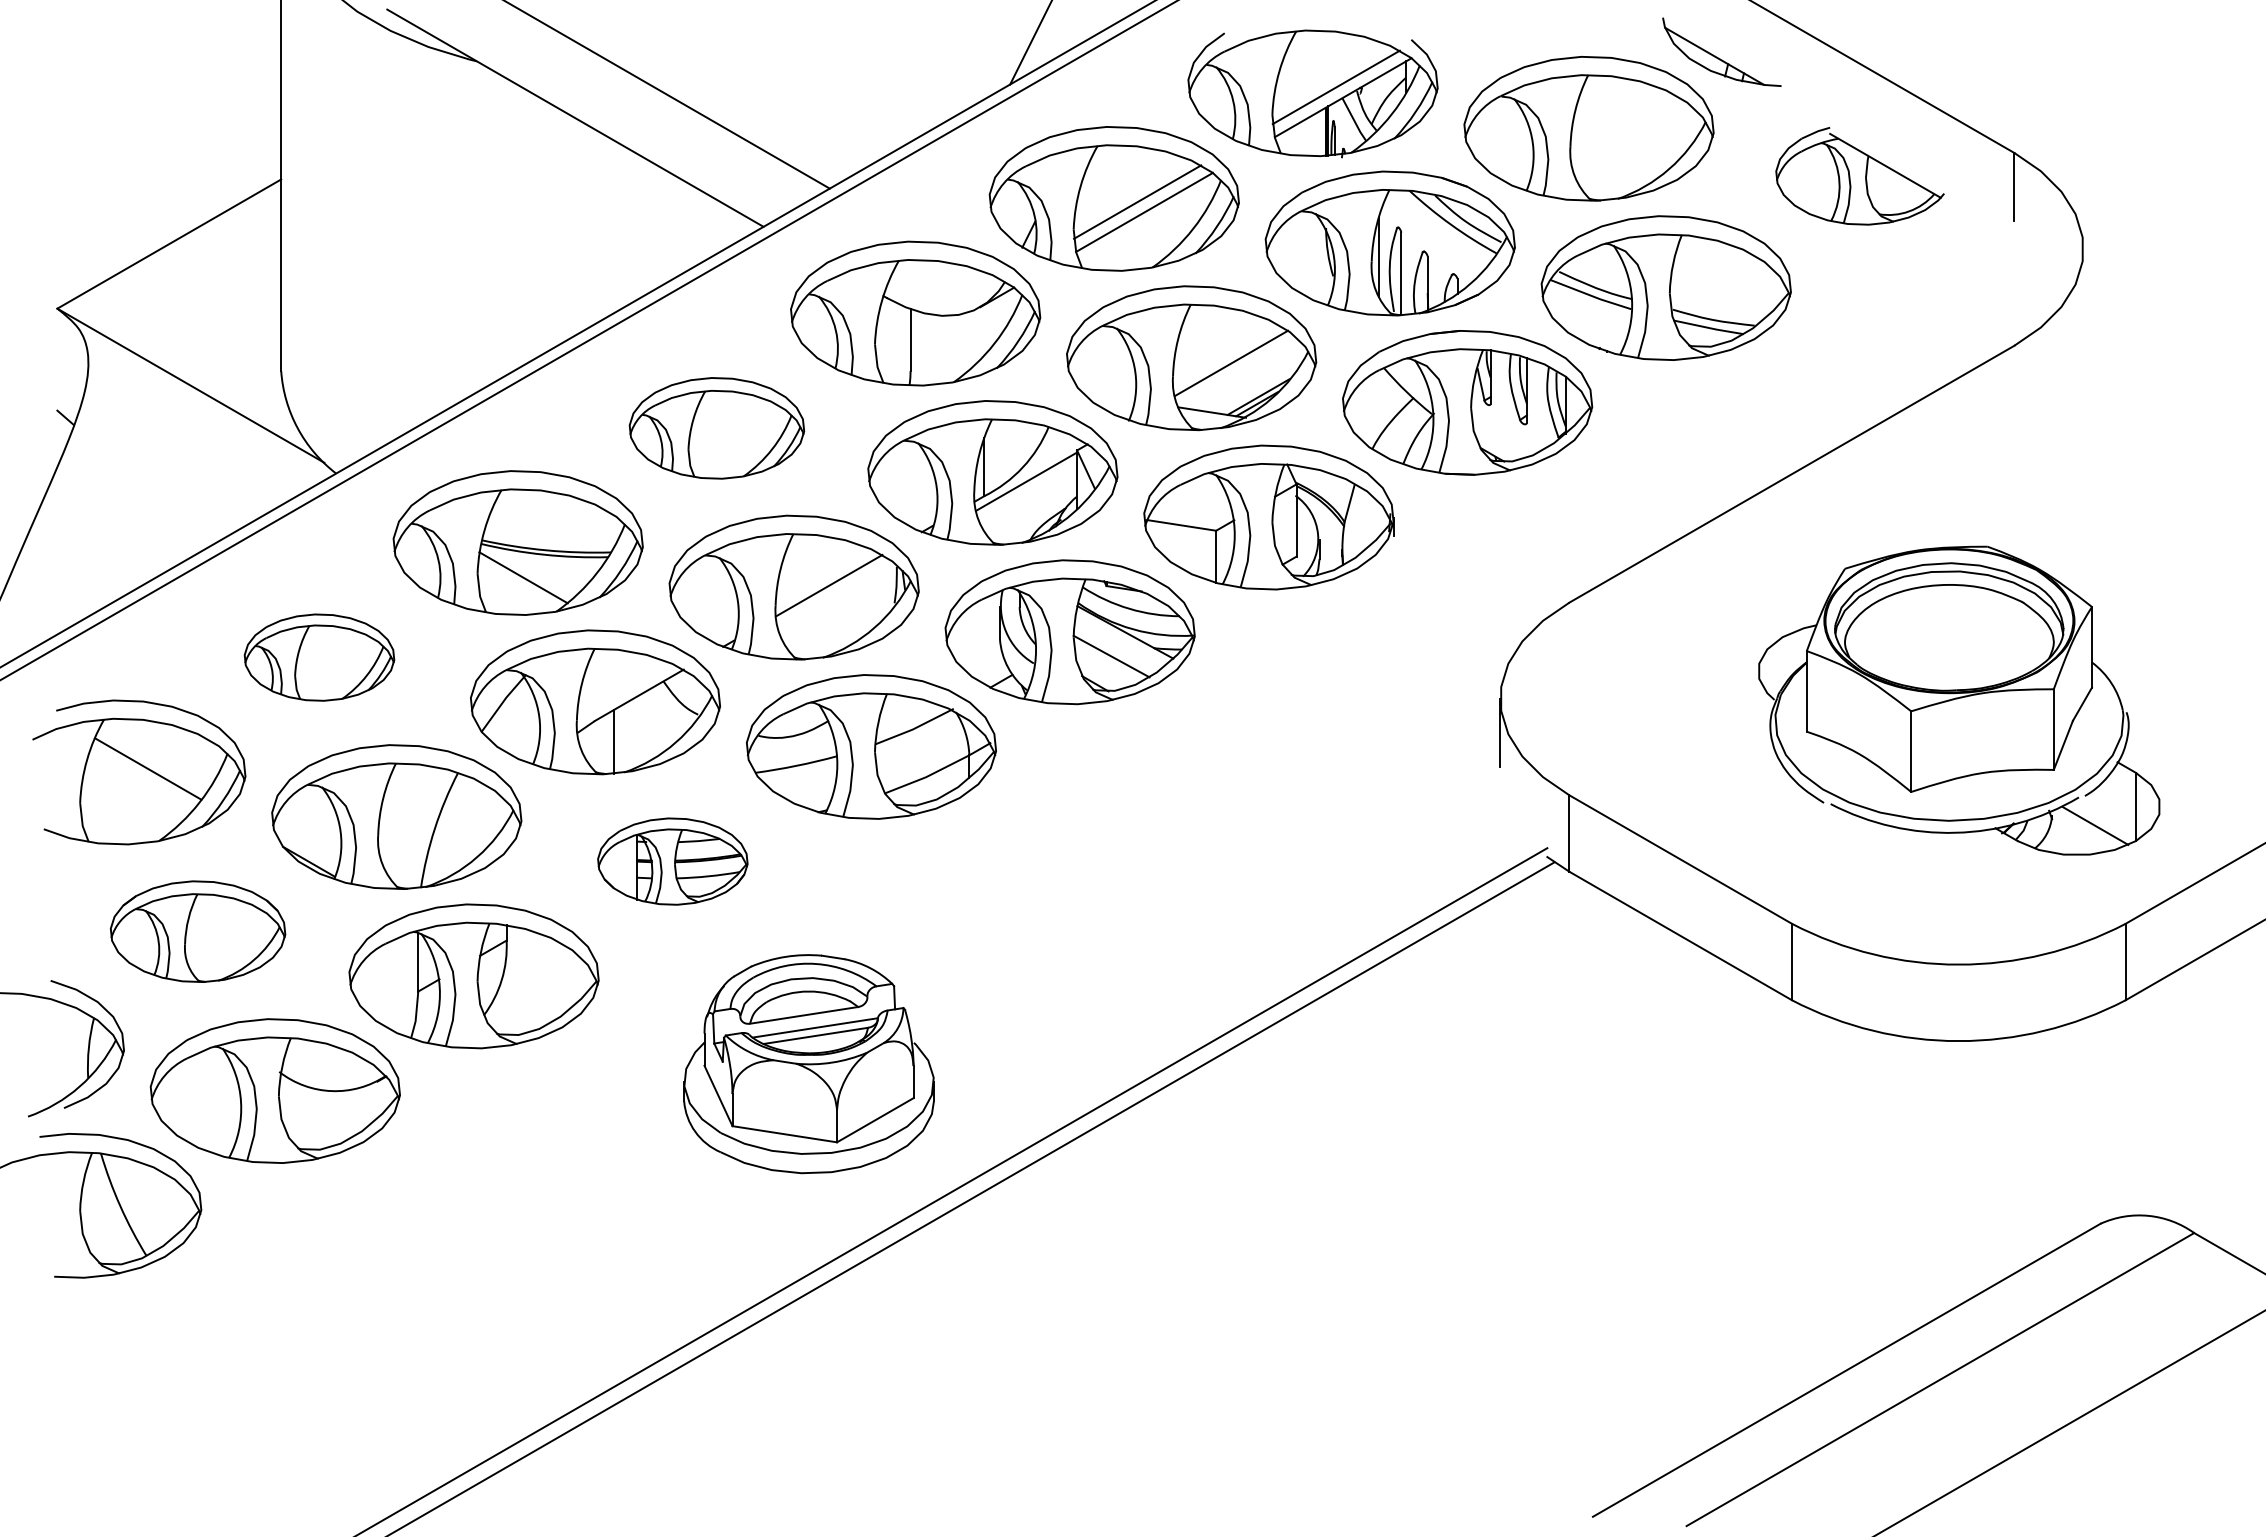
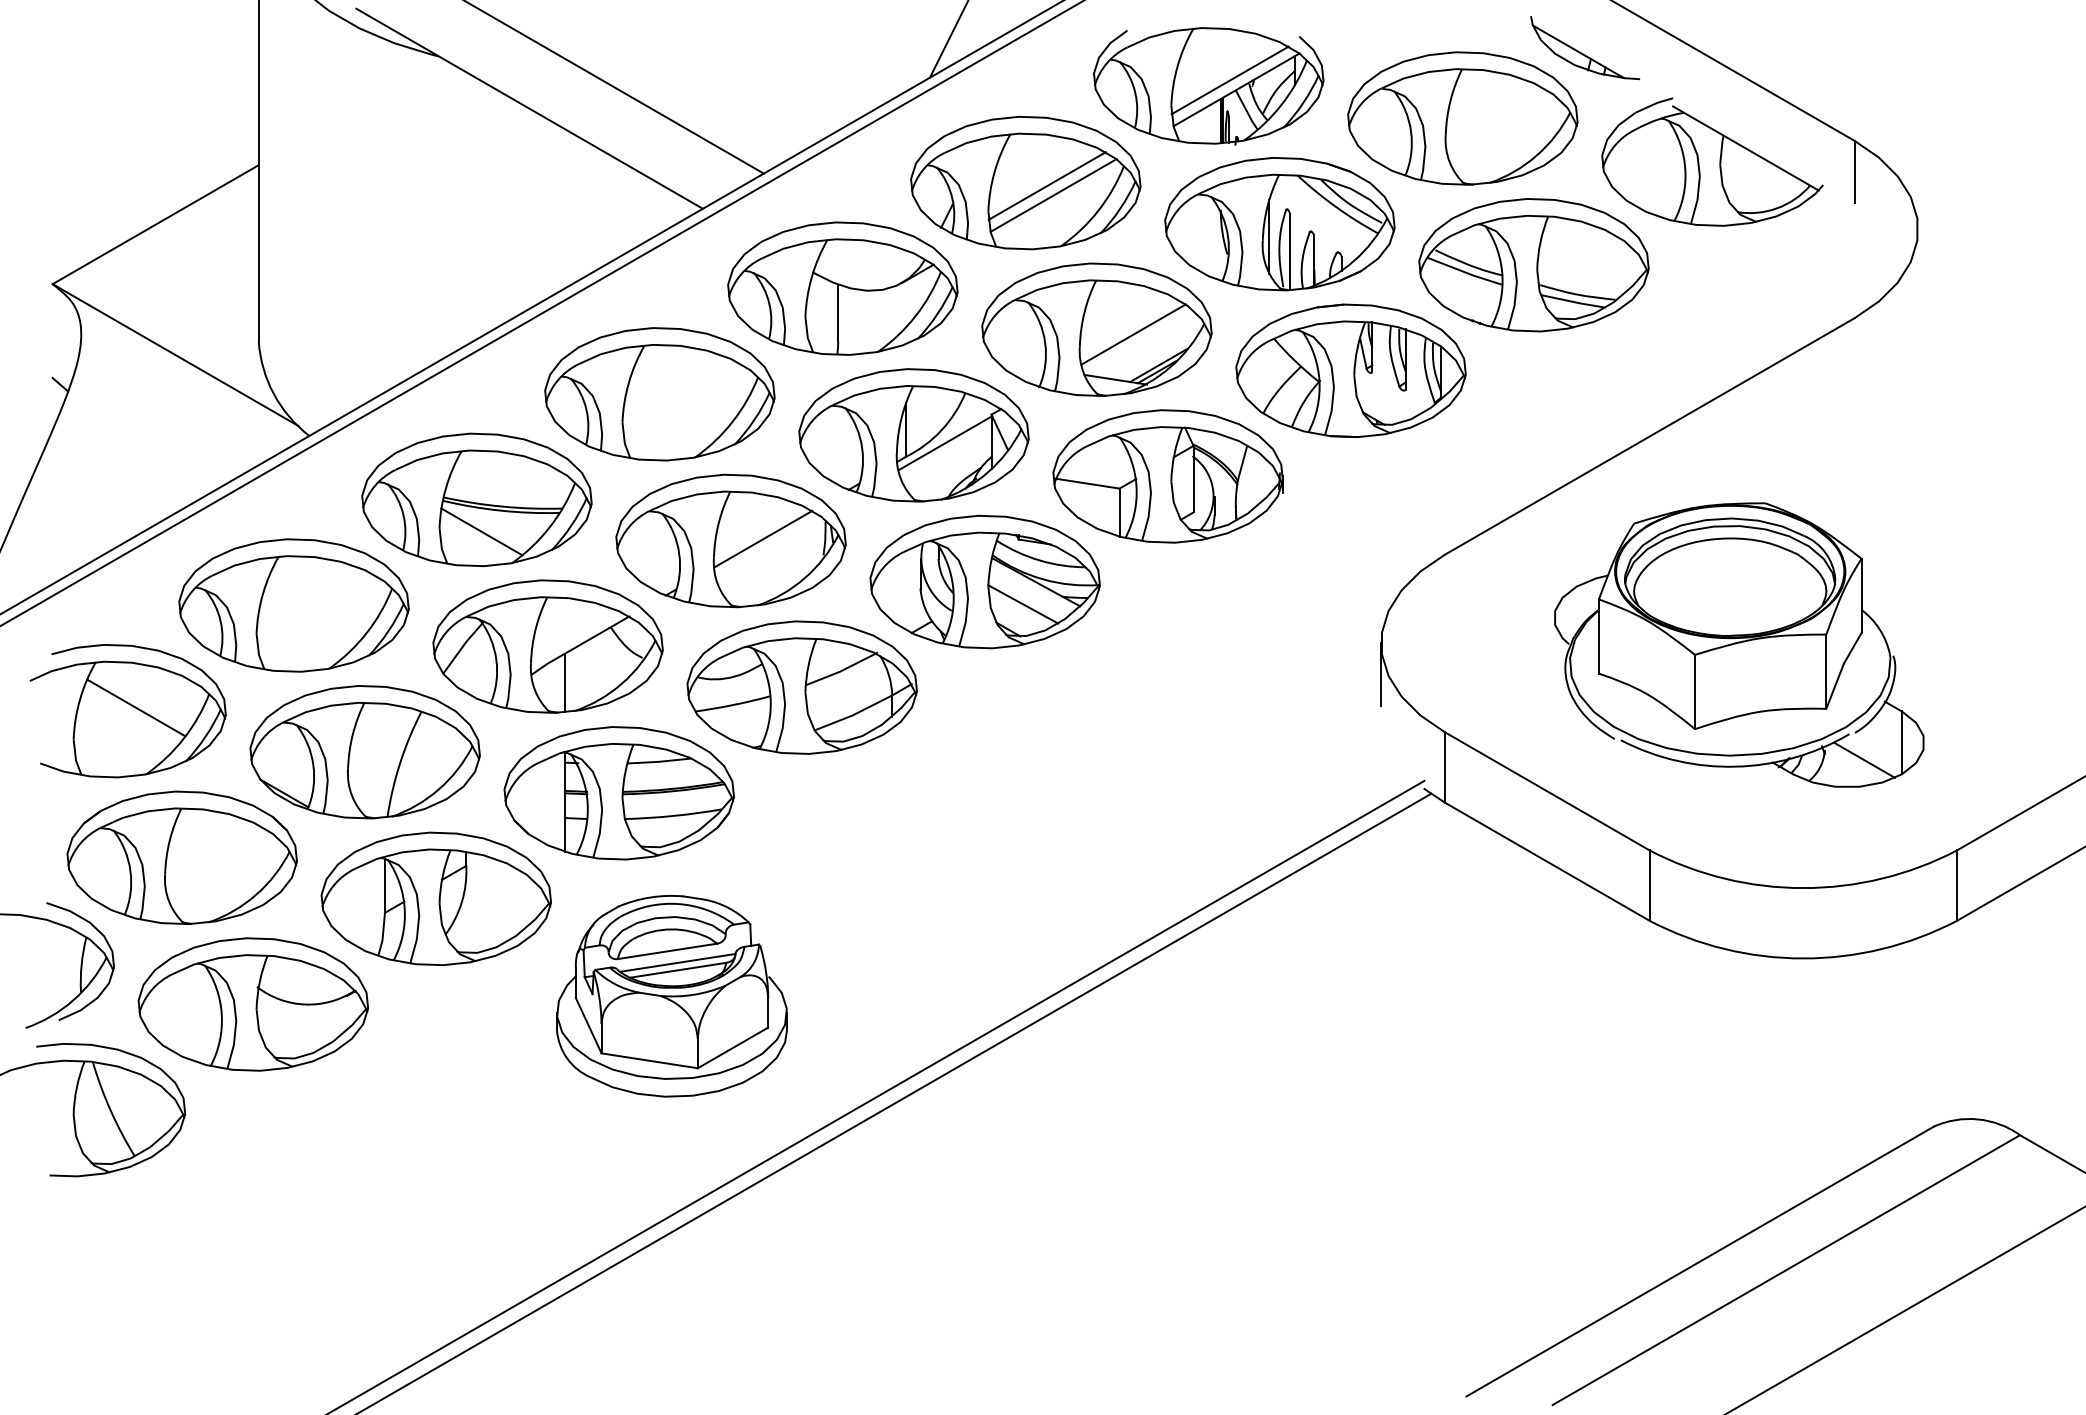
part: (1859, 176) -> (1711, 162), size x1.43
part: (716, 428) -> (659, 394), size x1.43
part: (319, 657) -> (294, 605), size x1.67
part: (1959, 700) -> (1739, 644), moved
part: (672, 861) -> (619, 793), size x1.67
part: (197, 931) -> (181, 857), size x1.43
part: (808, 1064) -> (671, 996), moved

